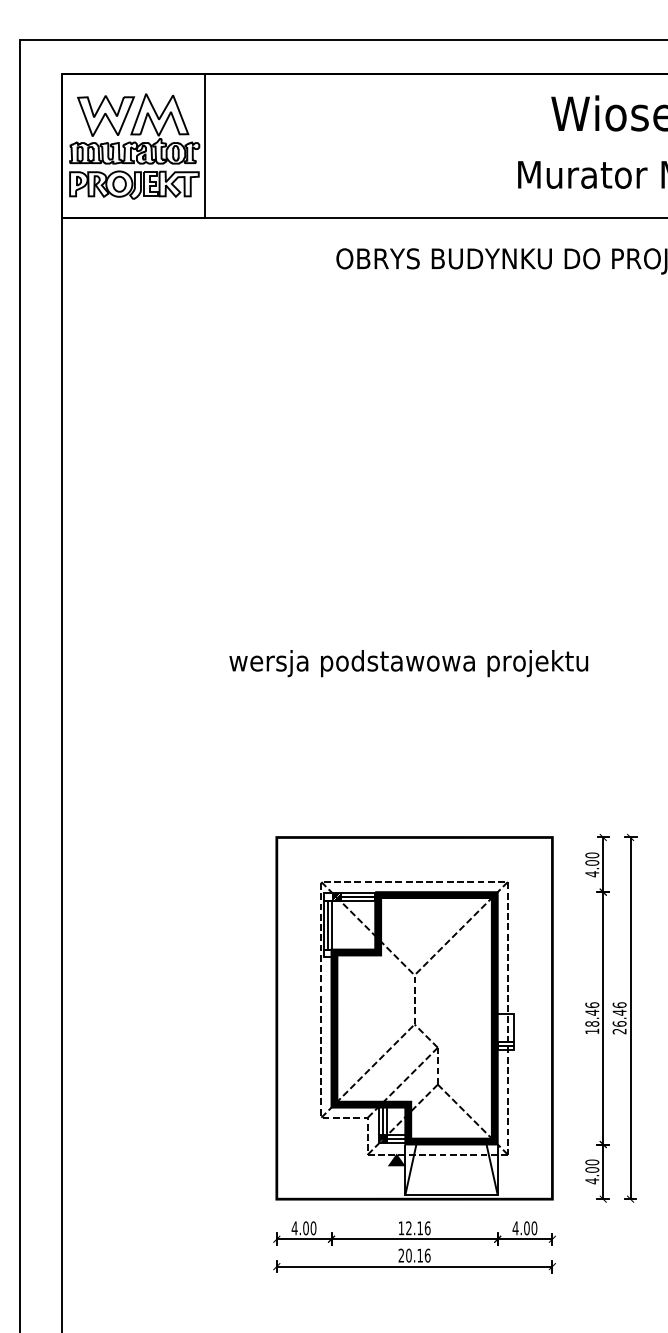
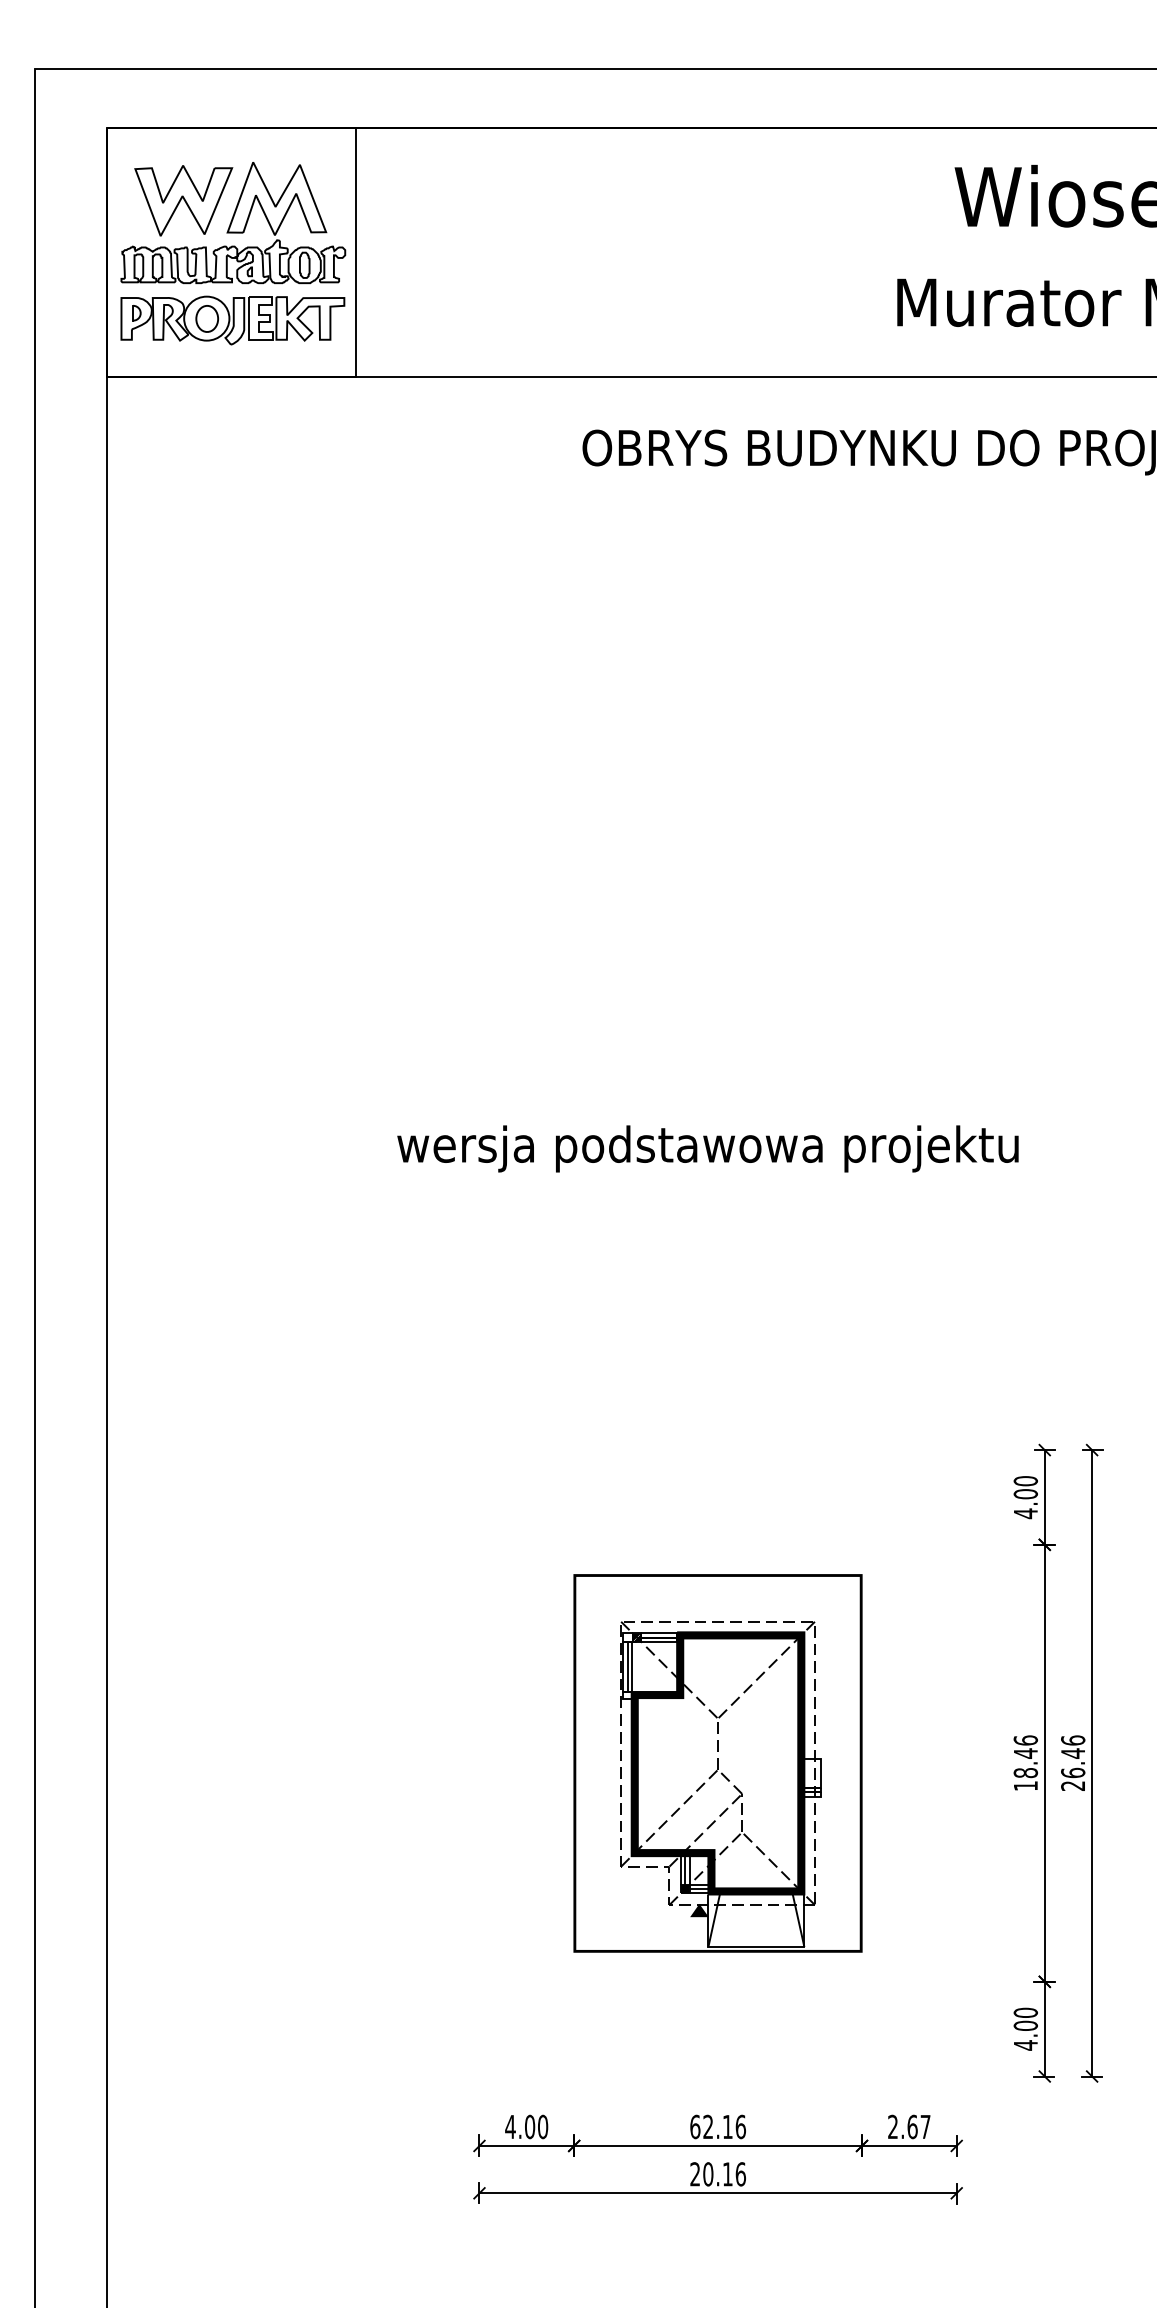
part: (414, 1018) -> (717, 1763), size x0.6
text: (401, 1228) -> (695, 2127), 12.16 -> 62.16
text: (524, 1228) -> (908, 2127), 4.00 -> 2.67

